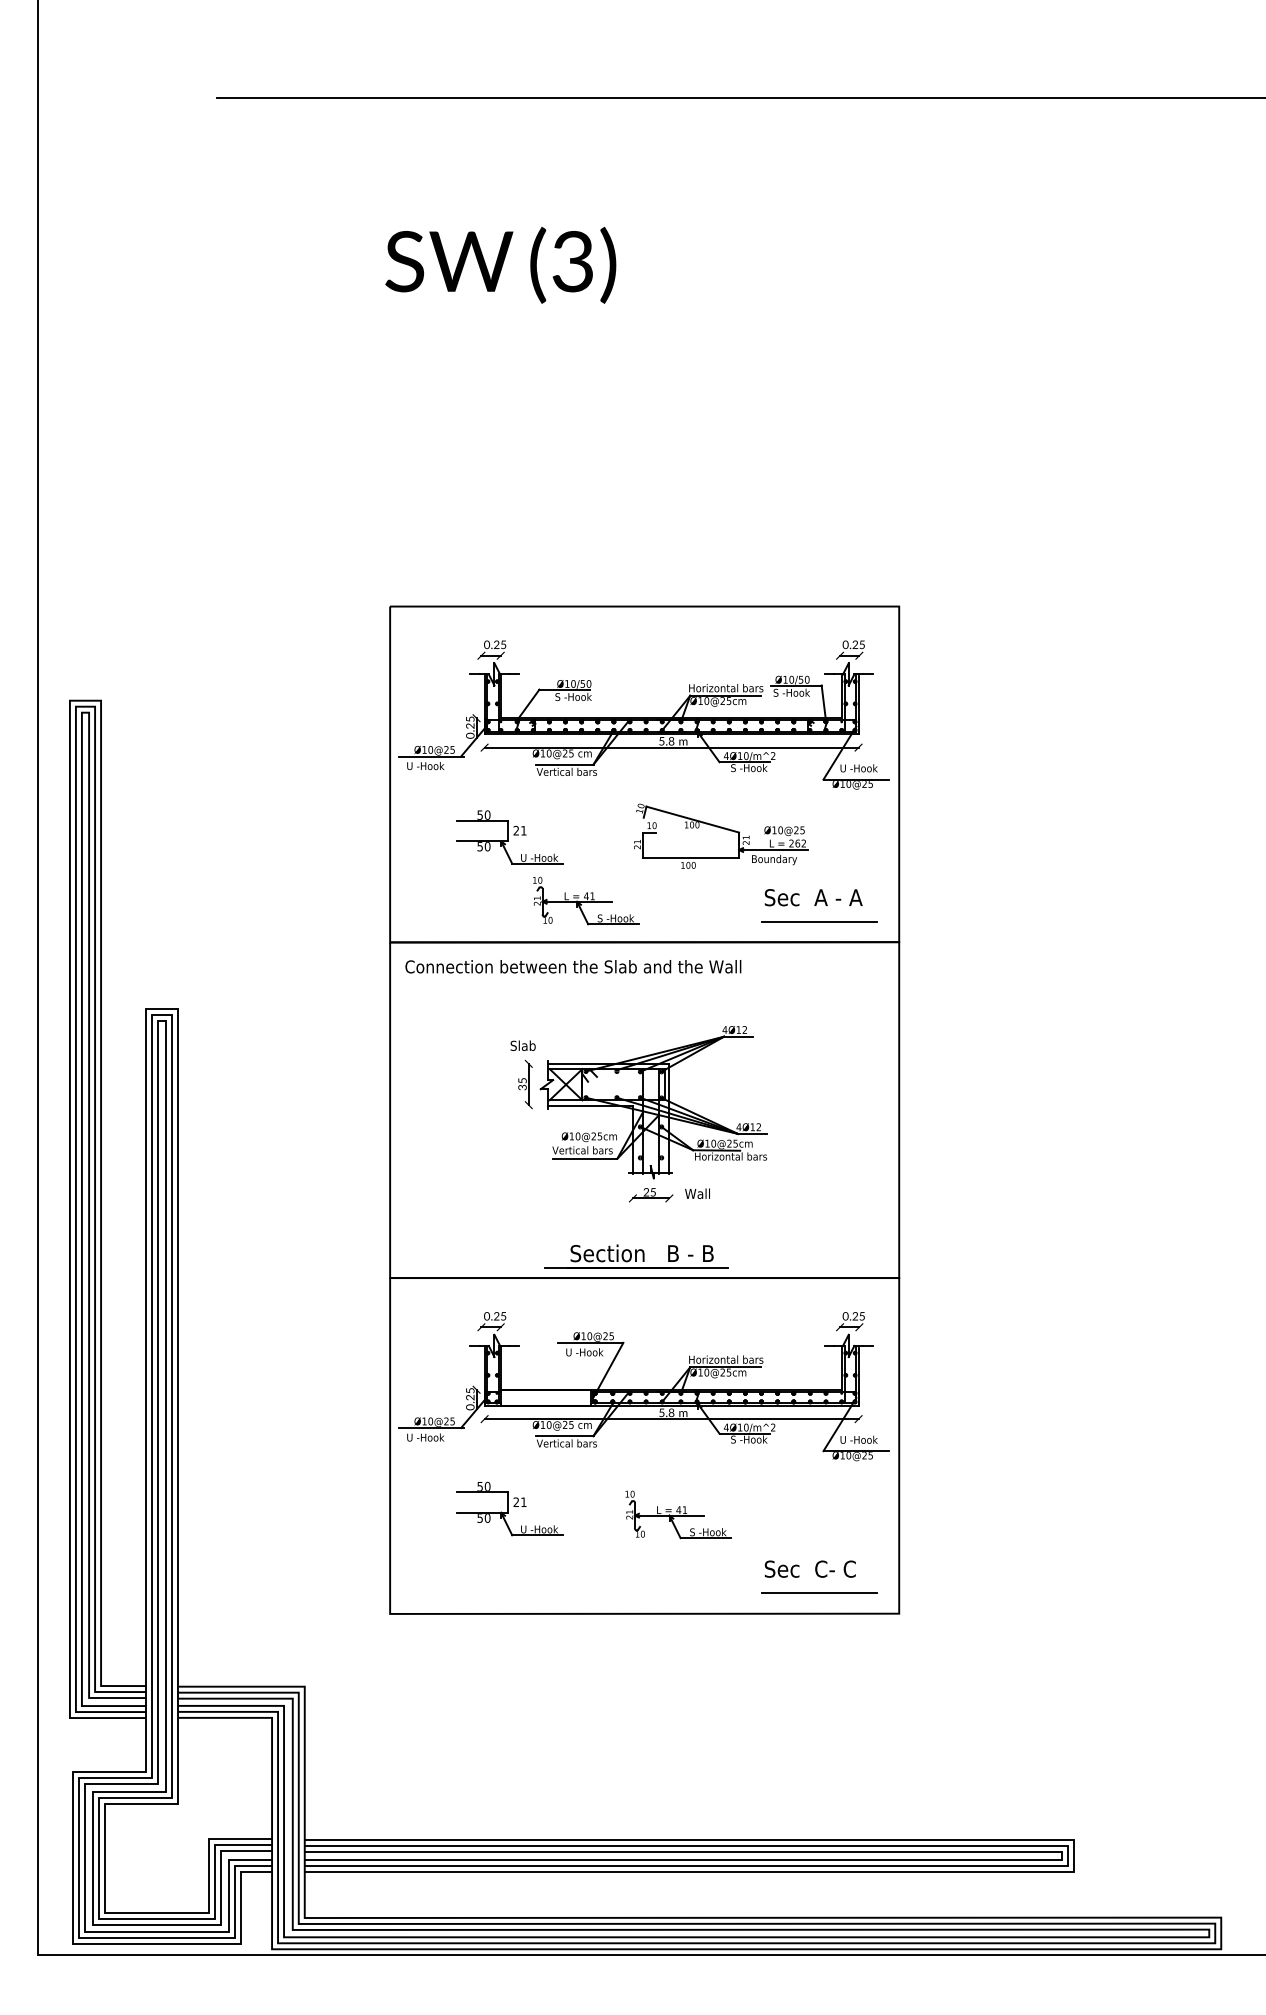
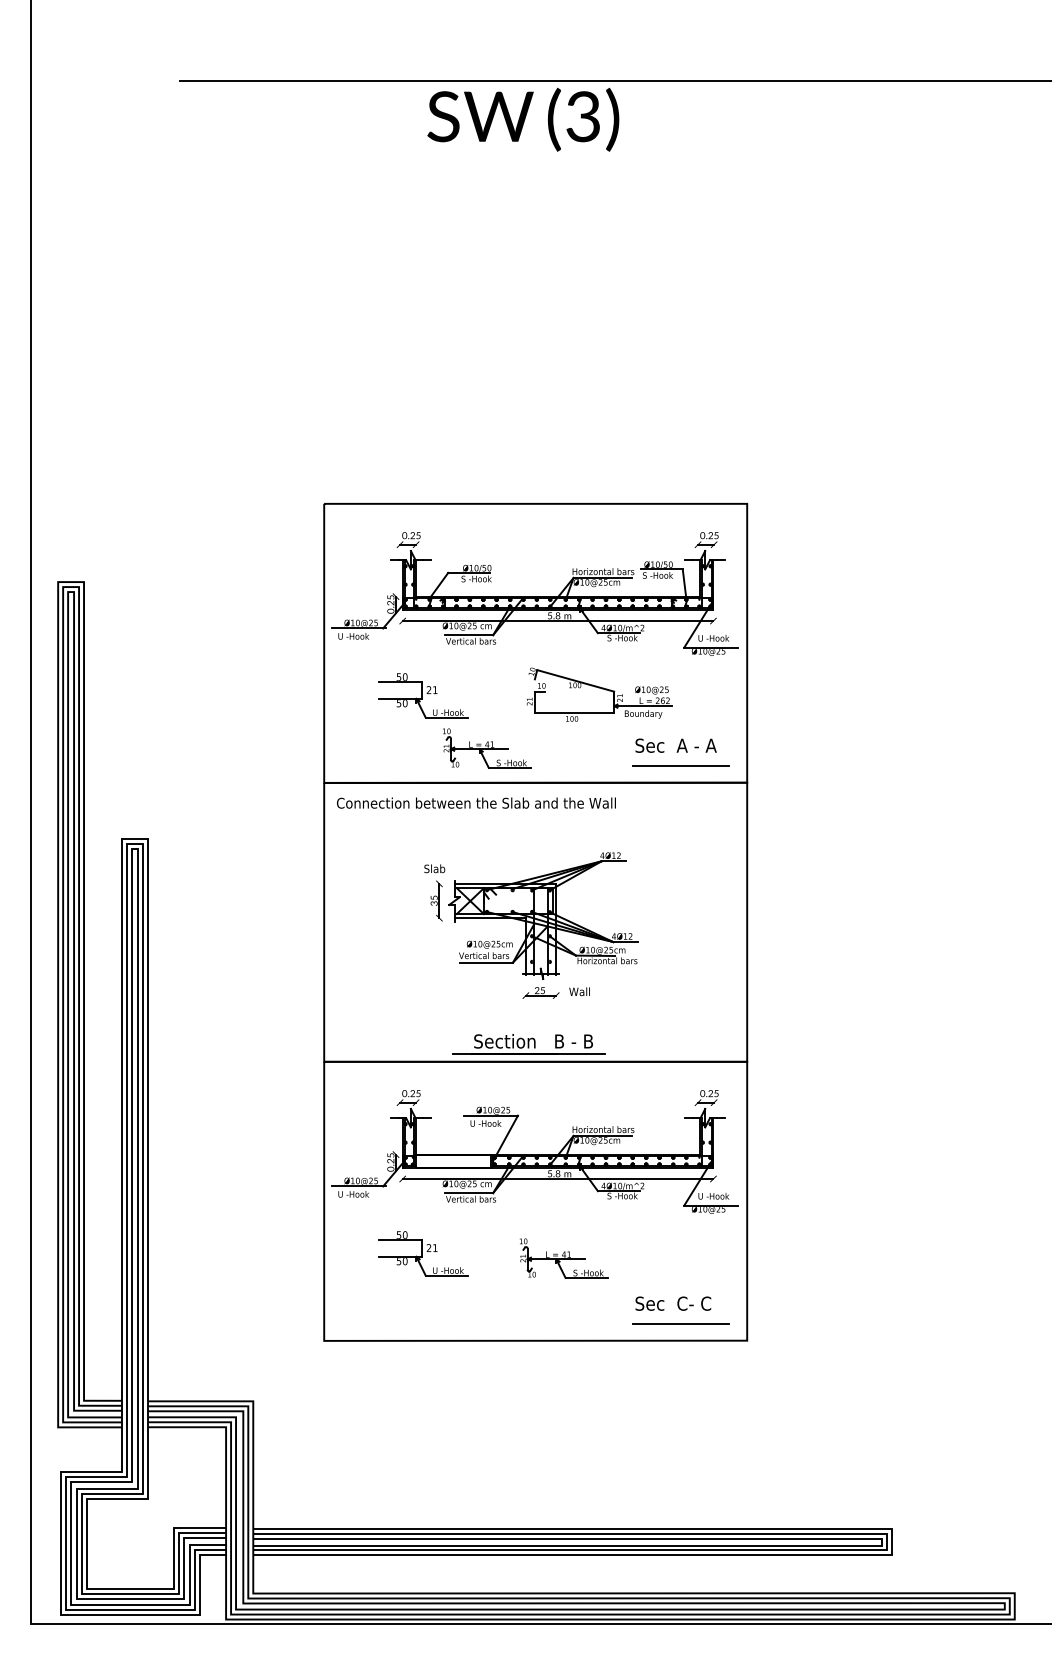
text: (500, 264) -> (523, 119), moved

